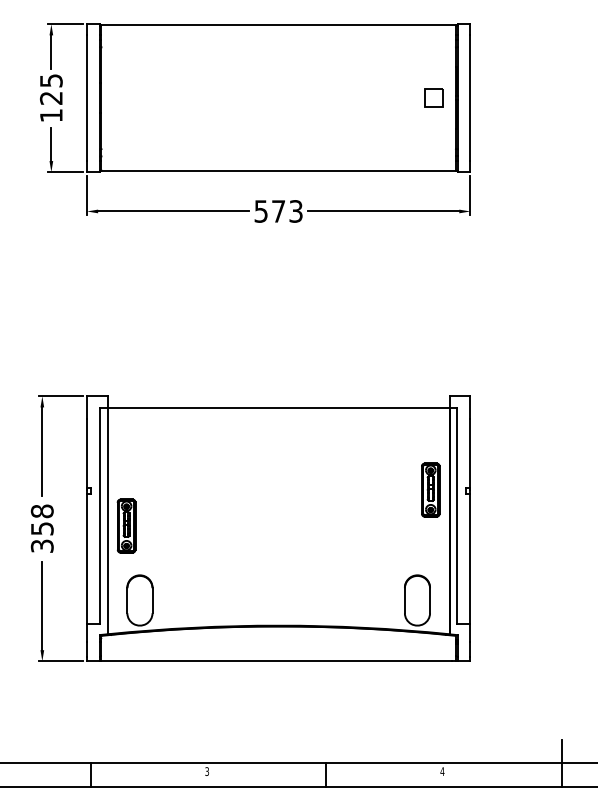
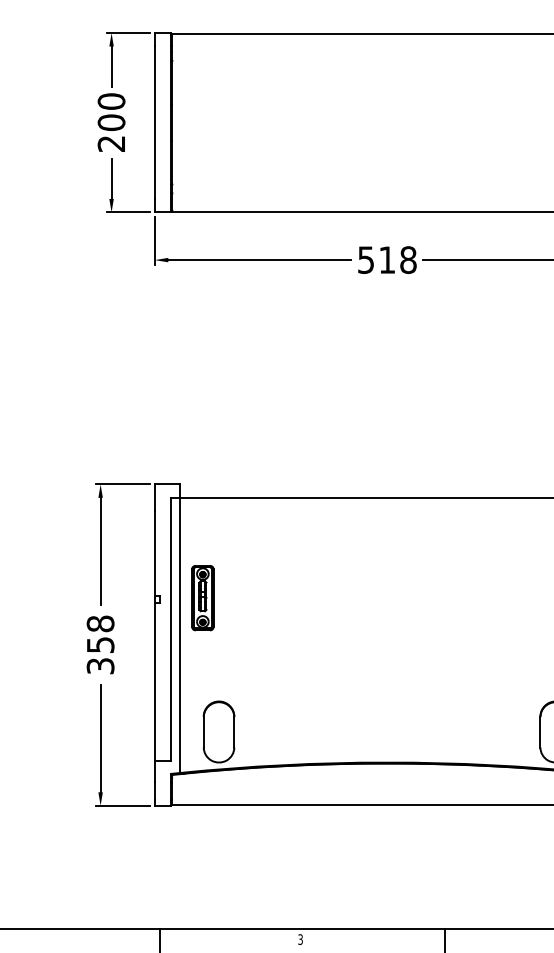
text: (50, 98) -> (110, 123), 125 -> 200
text: (287, 211) -> (398, 260), 573 -> 518
part: (126, 525) -> (202, 597), moved

